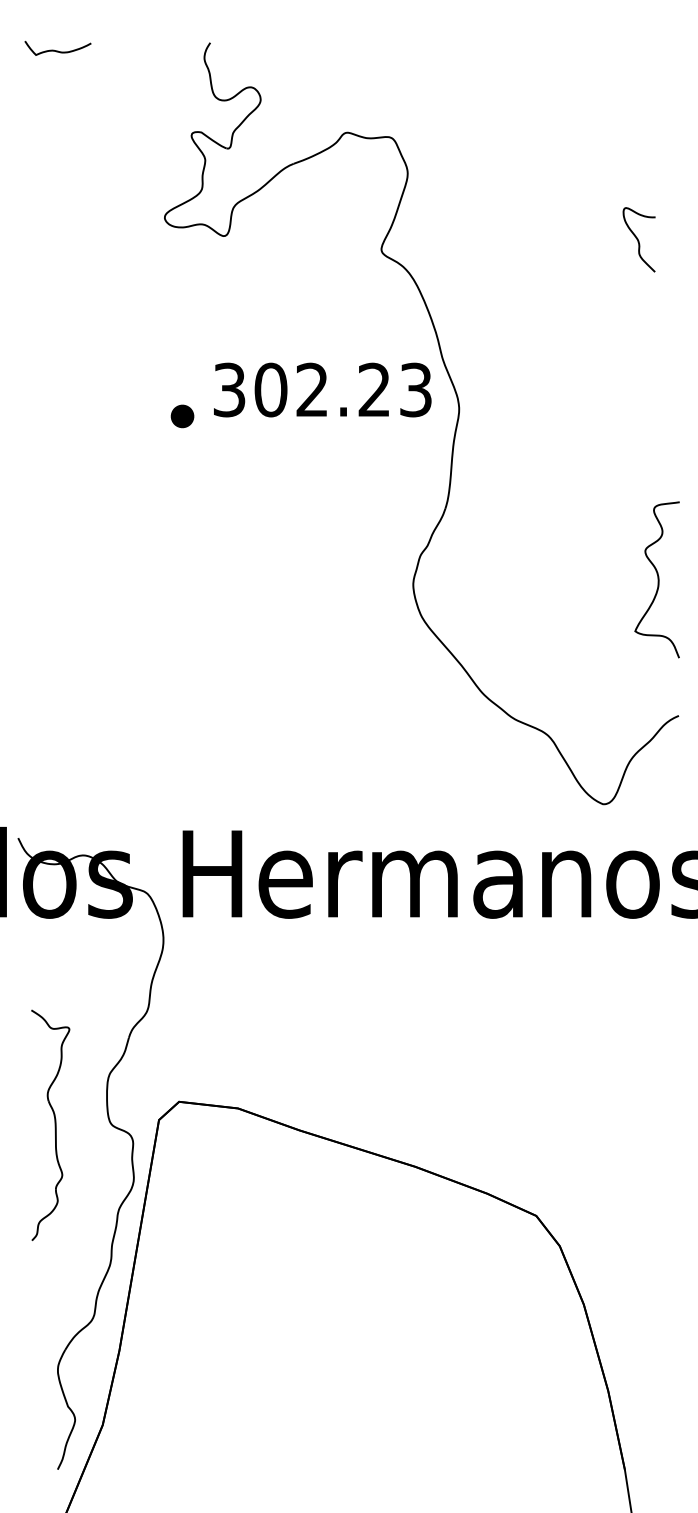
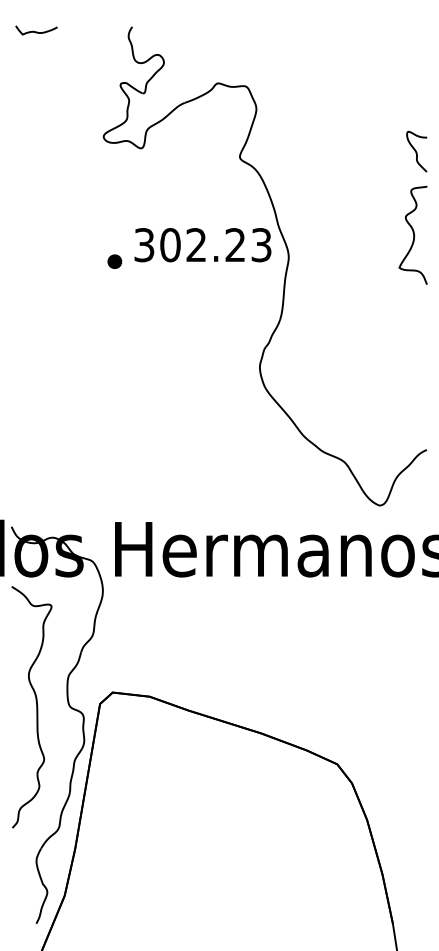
curve: (638, 239) -> (416, 151), moved
curve: (657, 578) -> (413, 234), moved
part: (49, 1125) -> (31, 707), size x1.67

